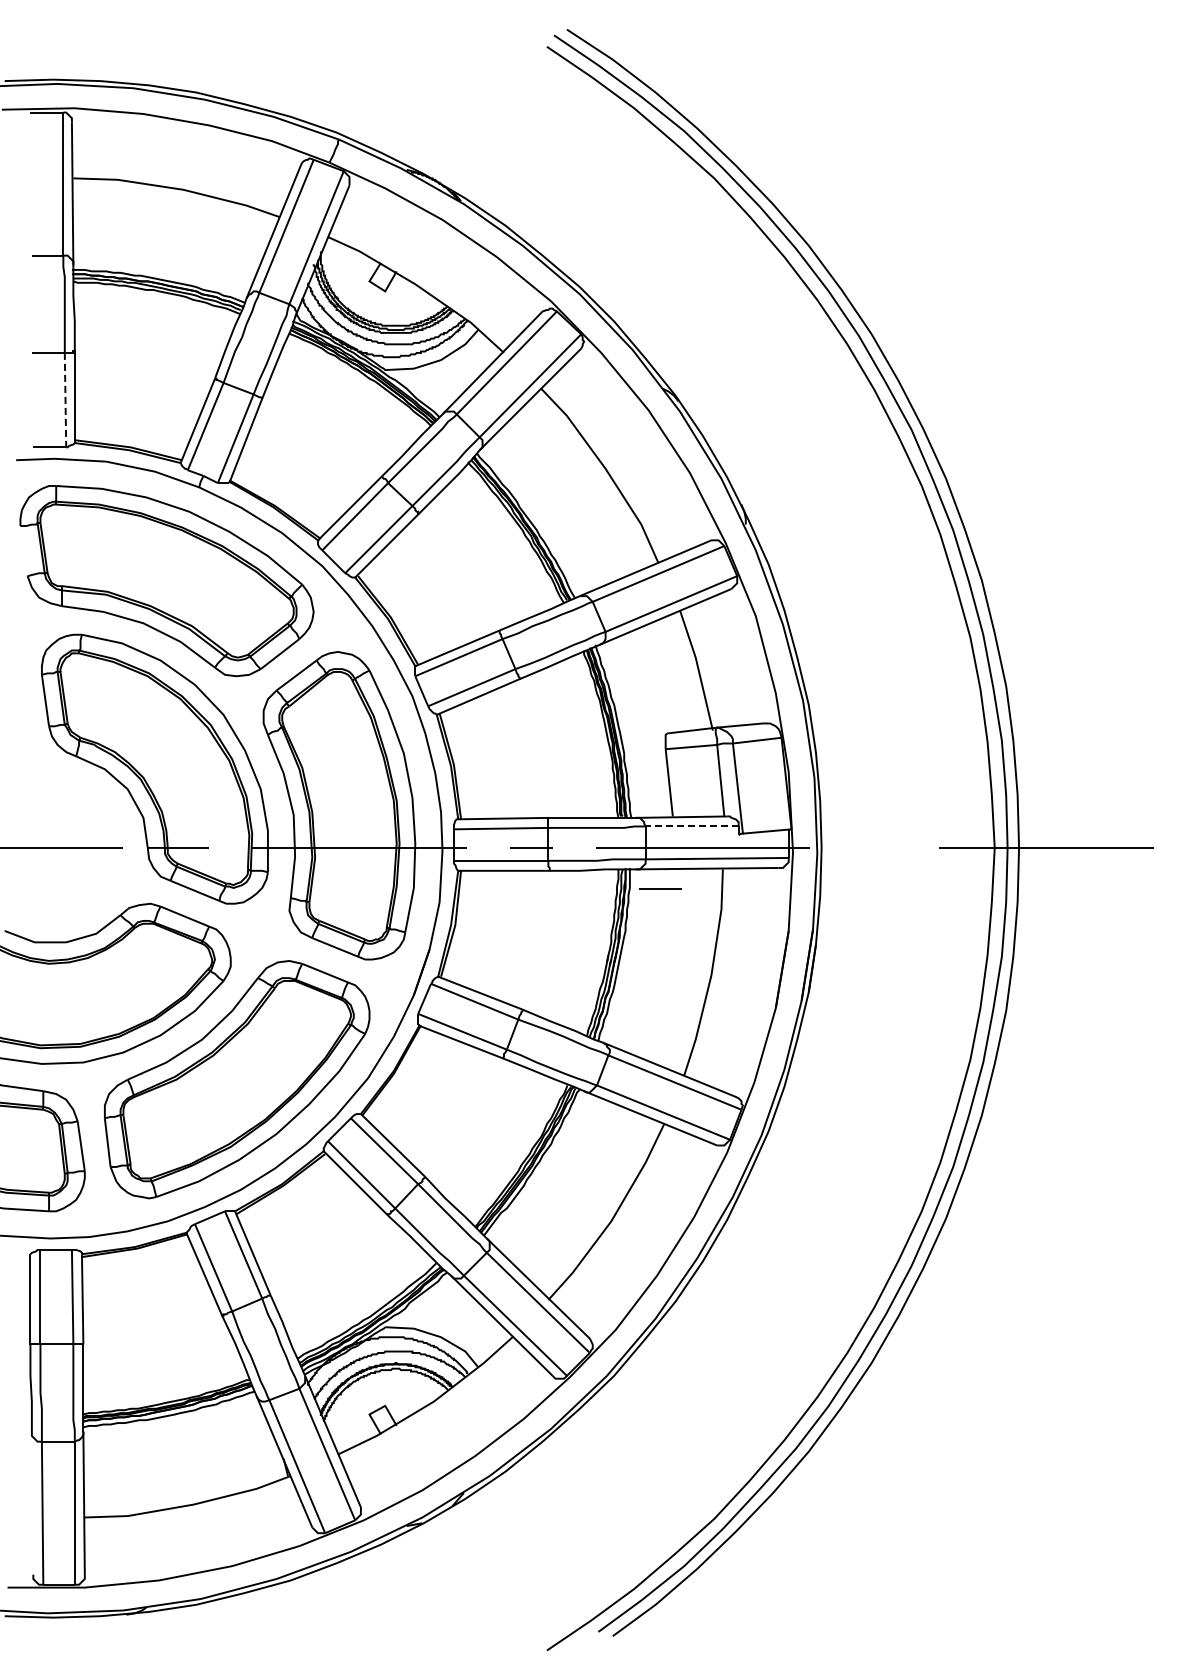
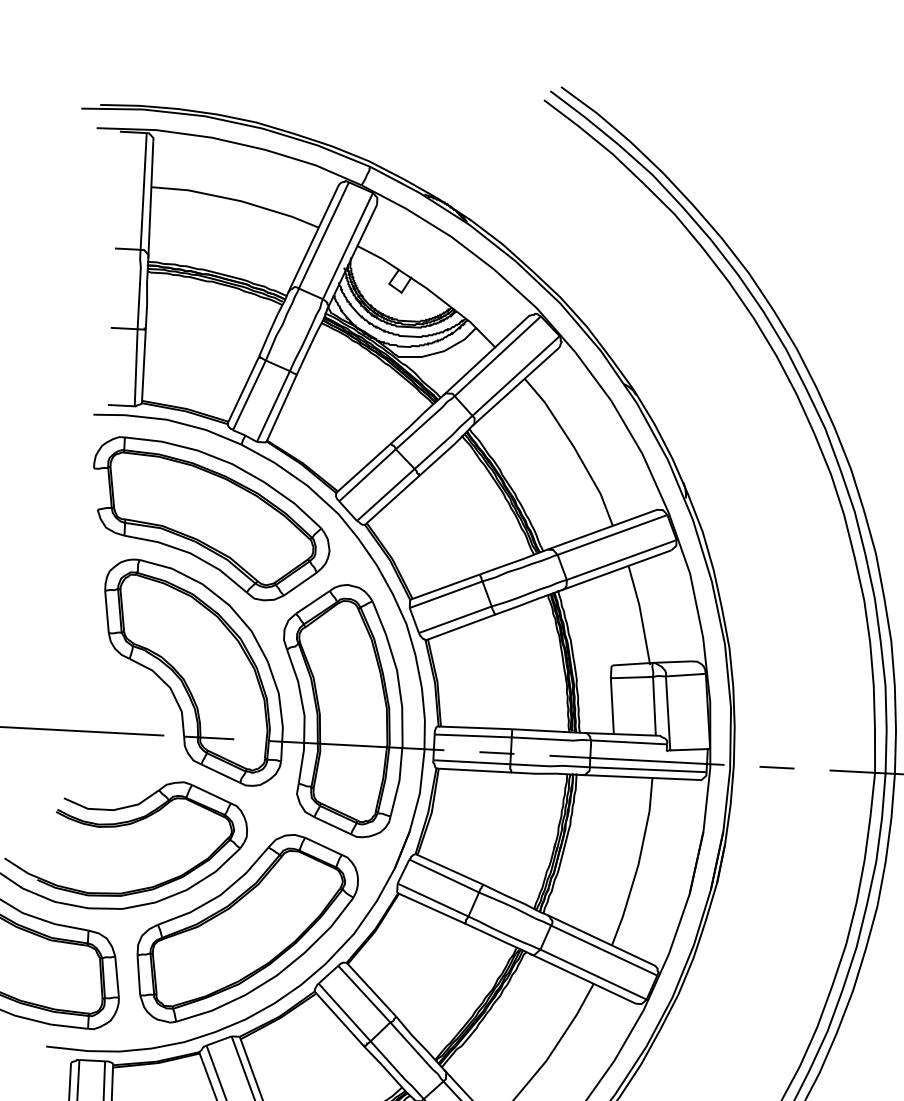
line: (65, 400) -> (136, 368), dashed -> solid
line: (692, 826) -> (629, 742), dashed -> solid
line: (660, 888) -> (777, 767), moved

